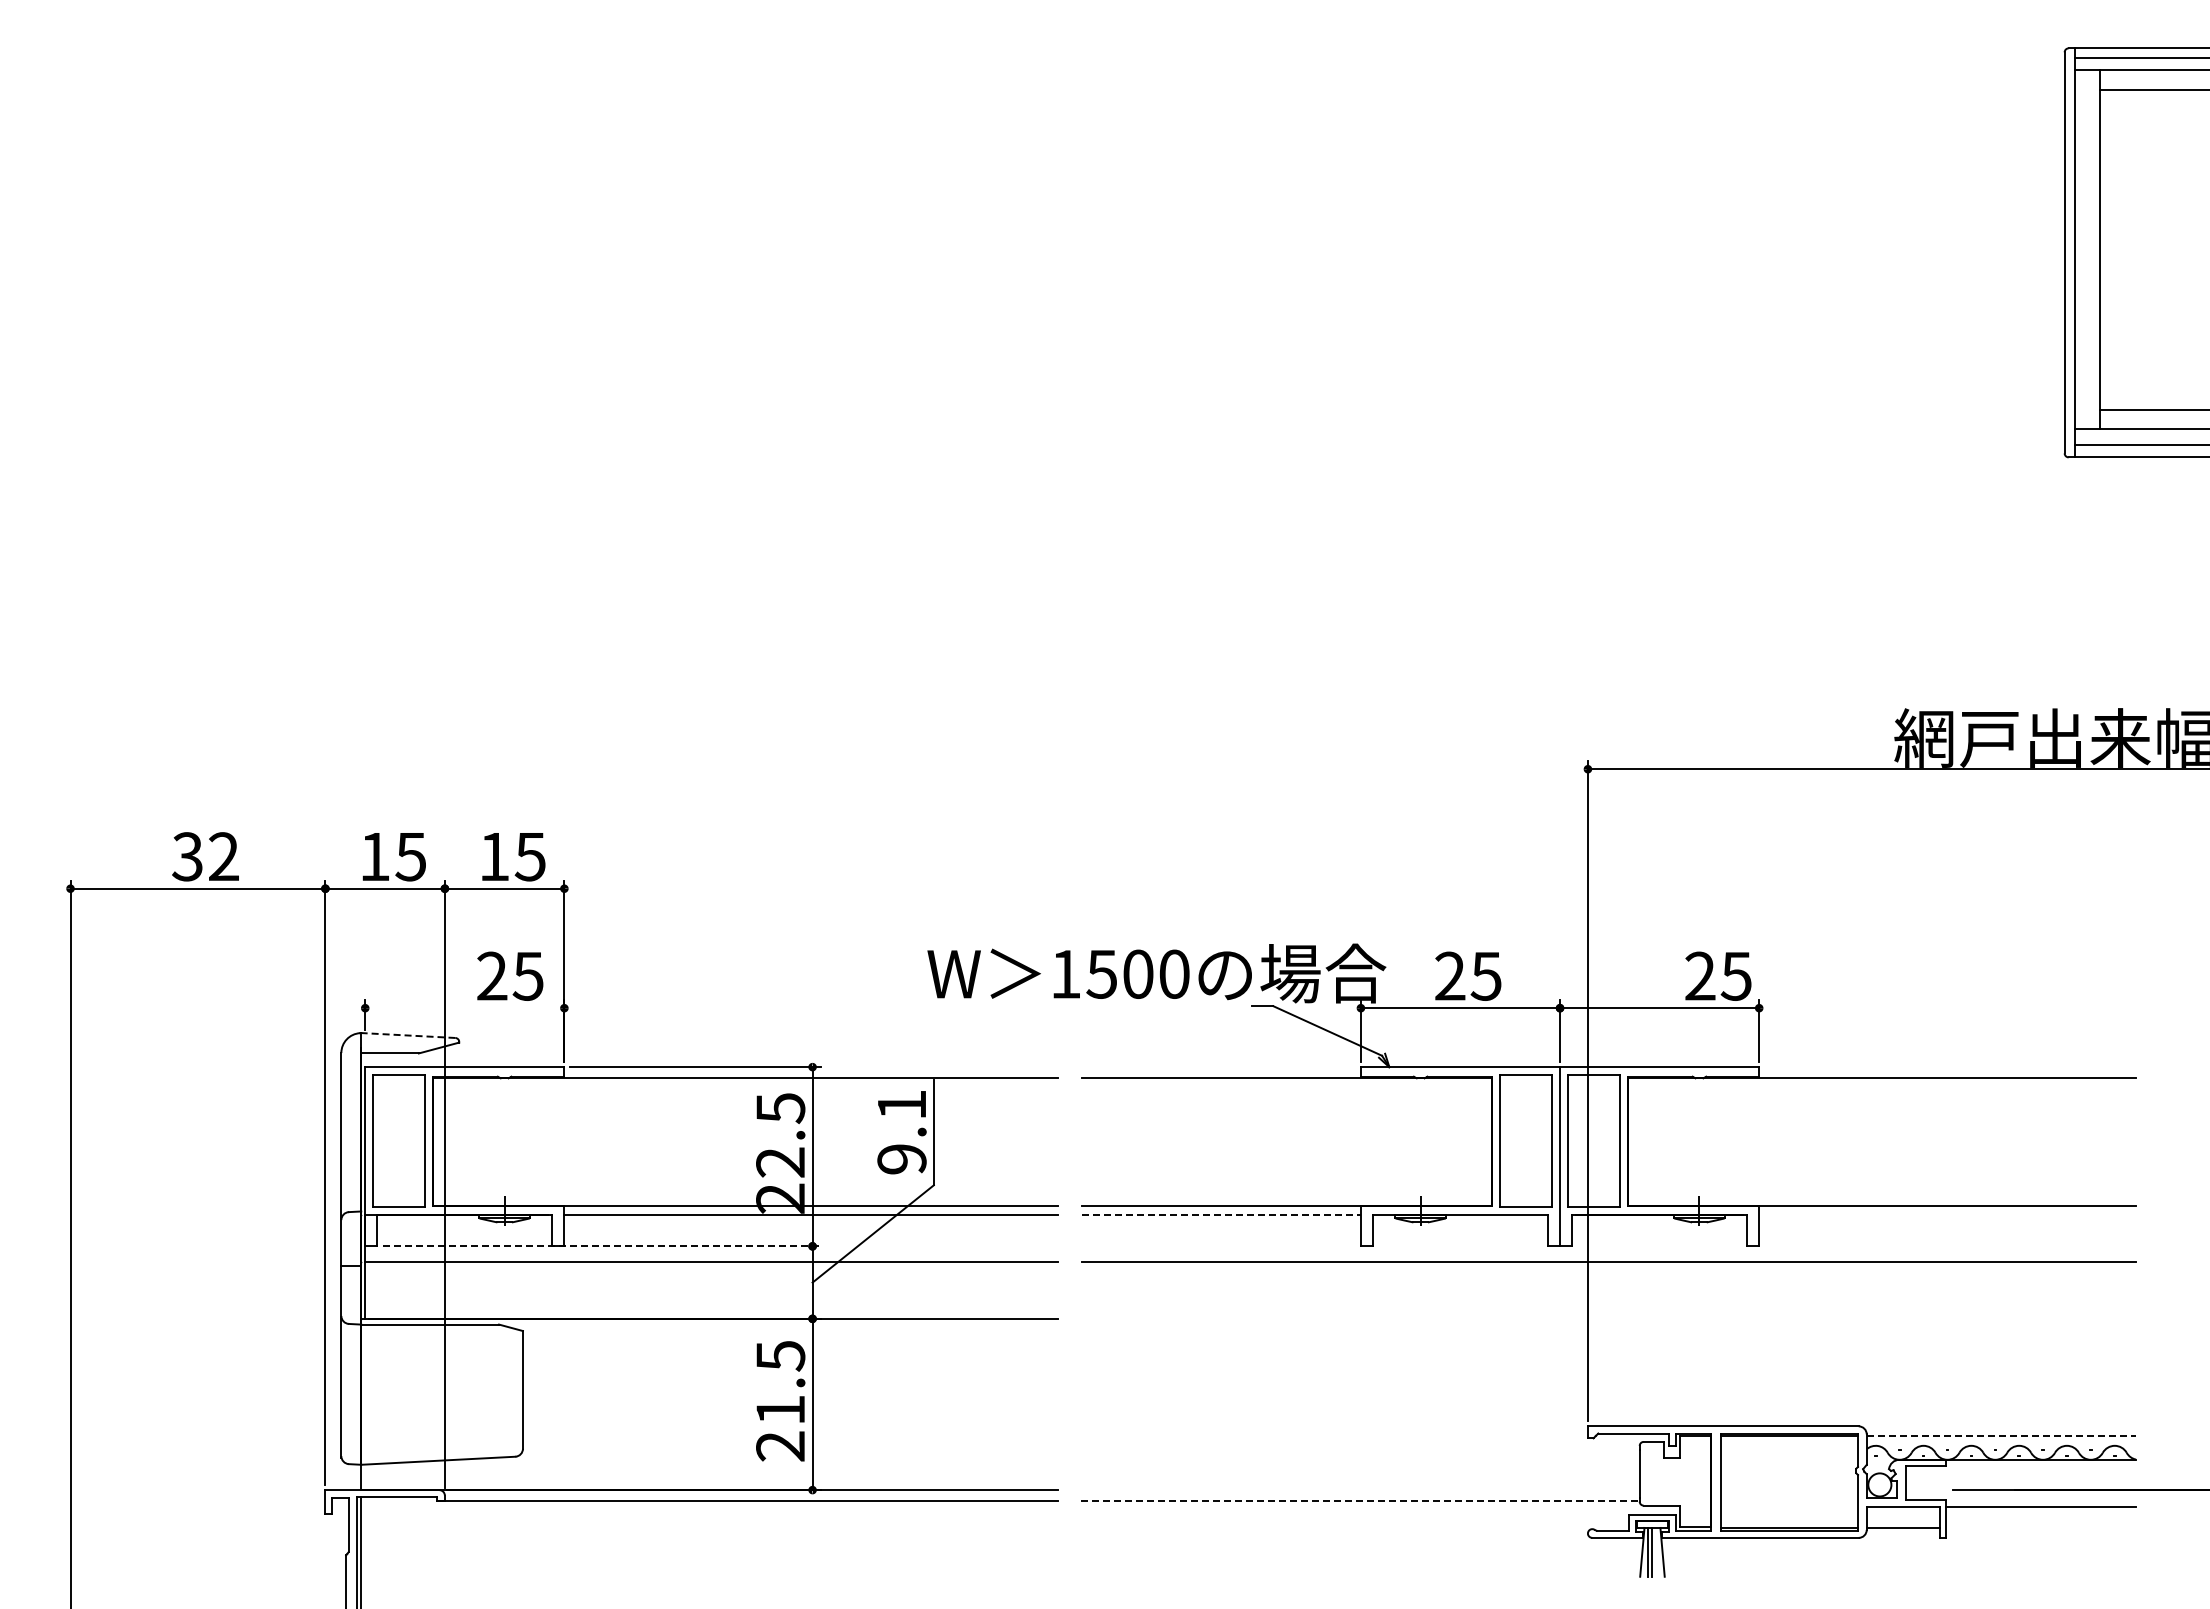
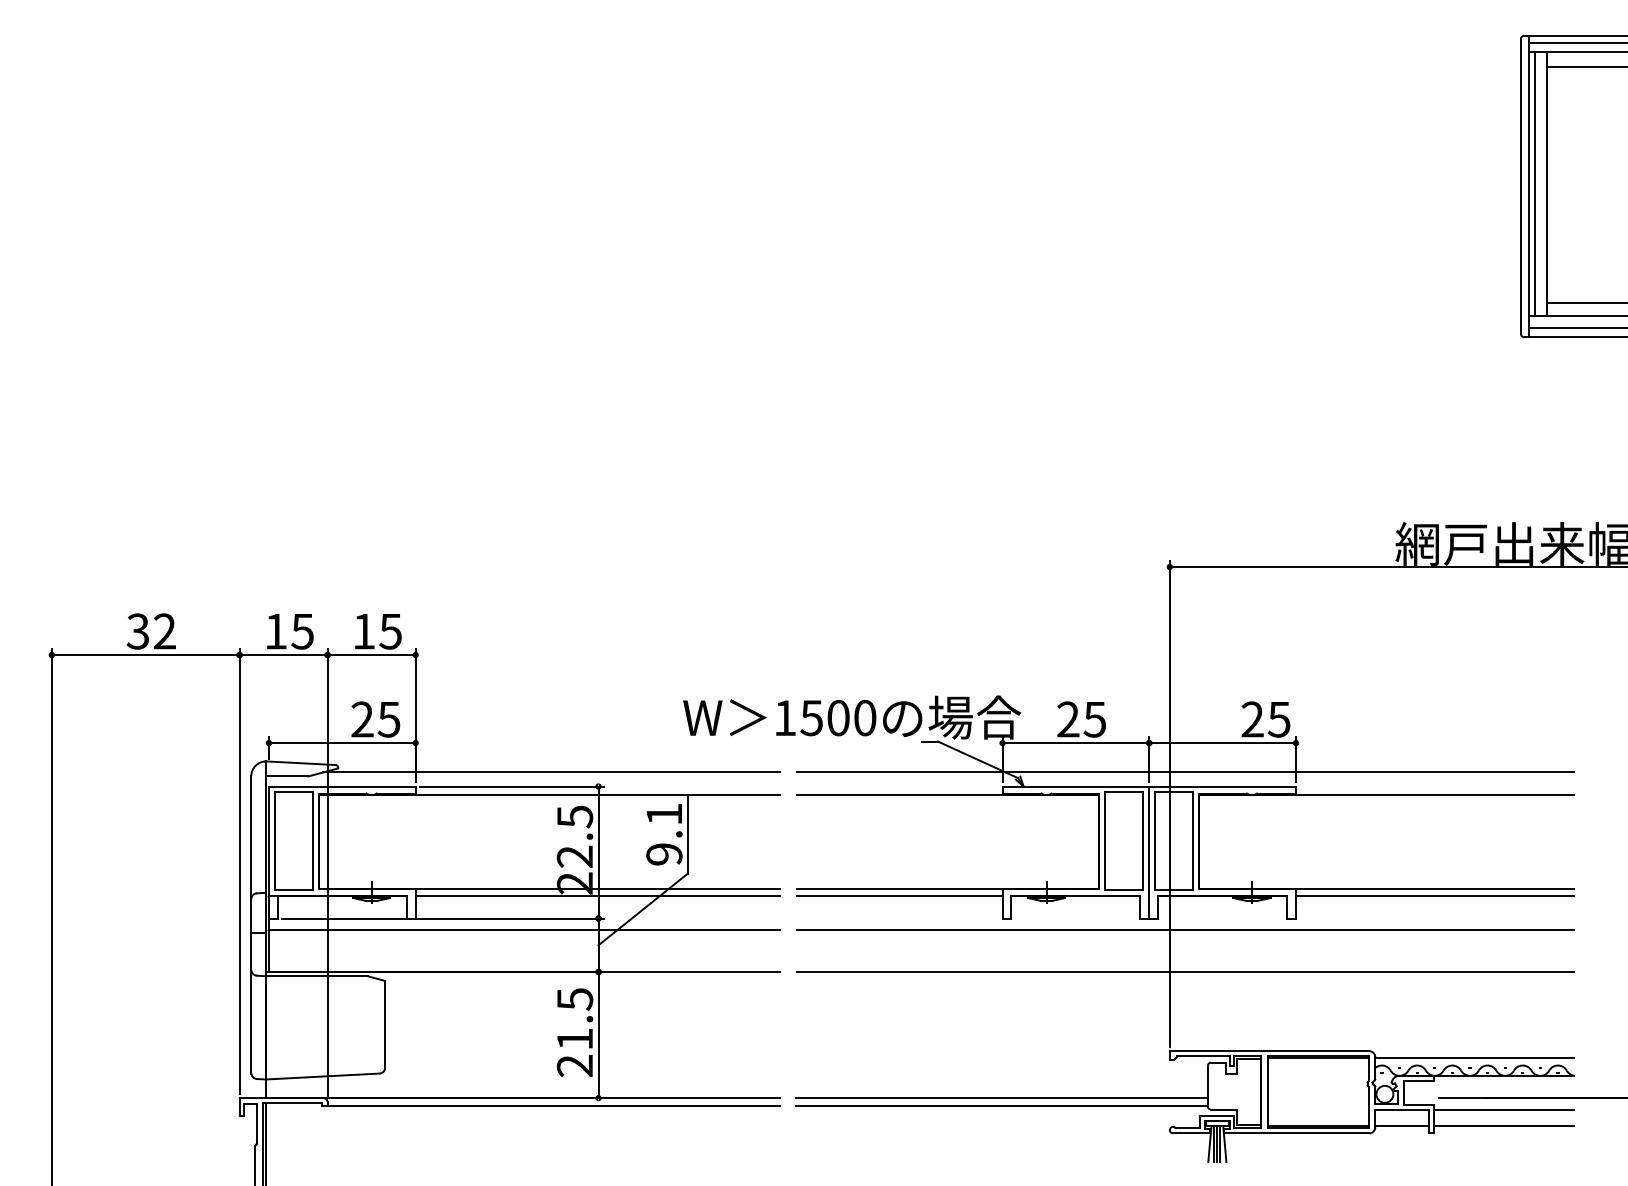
line: (2083, 249) -> (1534, 184), added
line: (464, 1008) -> (342, 743), added
line: (407, 1035) -> (300, 763), dashed -> solid
line: (748, 1048) -> (551, 772), added
line: (1608, 1048) -> (1184, 772), added
line: (1222, 1215) -> (900, 895), dashed -> solid
line: (1947, 1215) -> (1434, 895), added
line: (601, 1246) -> (443, 918), dashed -> solid
line: (1608, 1318) -> (1184, 971), added
line: (2001, 1435) -> (1474, 1057), dashed -> solid
line: (1359, 1490) -> (1001, 1098), added
line: (1360, 1501) -> (1002, 1106), dashed -> solid
line: (2040, 1527) -> (1503, 1125), added
line: (1656, 1551) -> (1220, 1143), added

